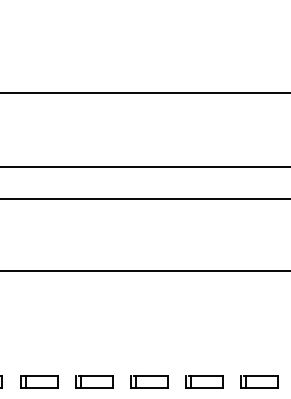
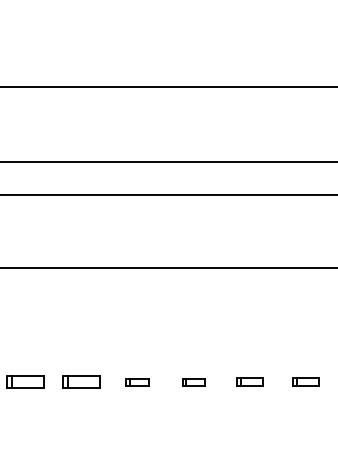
part: (94, 381) -> (137, 381), size x0.6
part: (148, 381) -> (193, 381), size x0.6
part: (203, 381) -> (249, 381), size x0.7
part: (259, 381) -> (306, 381), size x0.7

